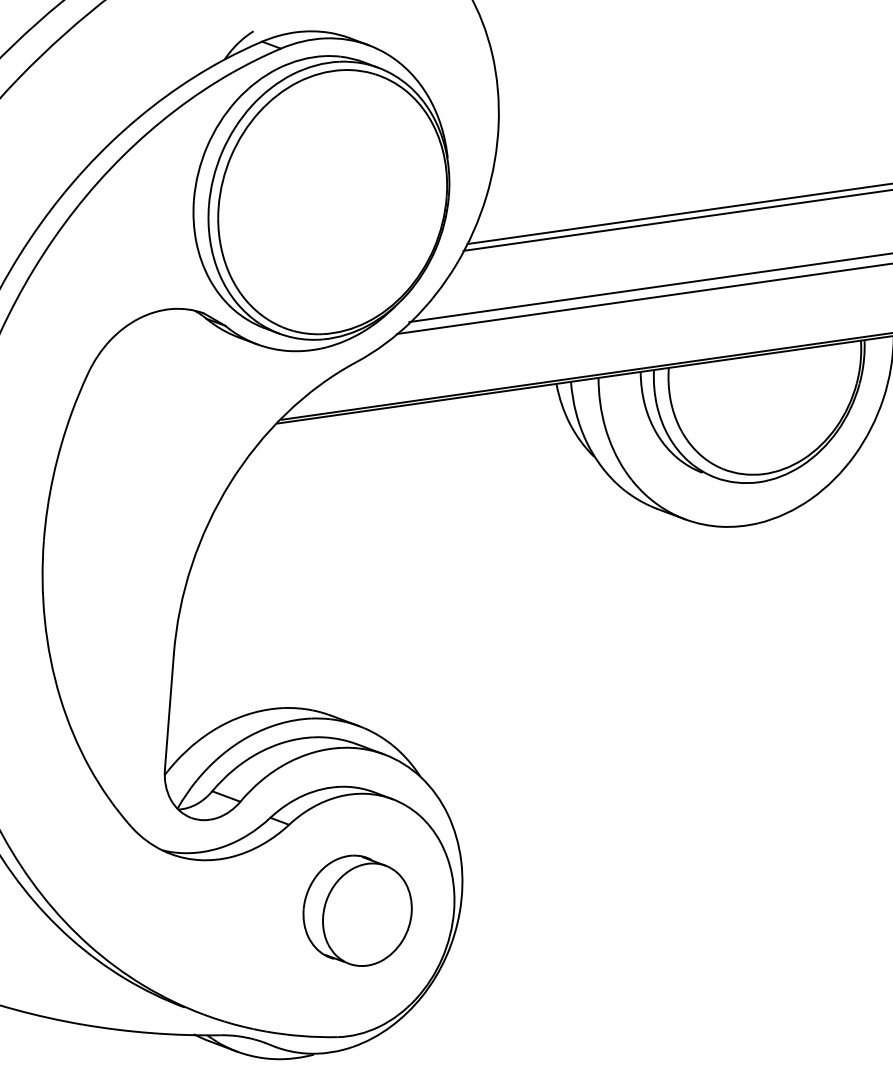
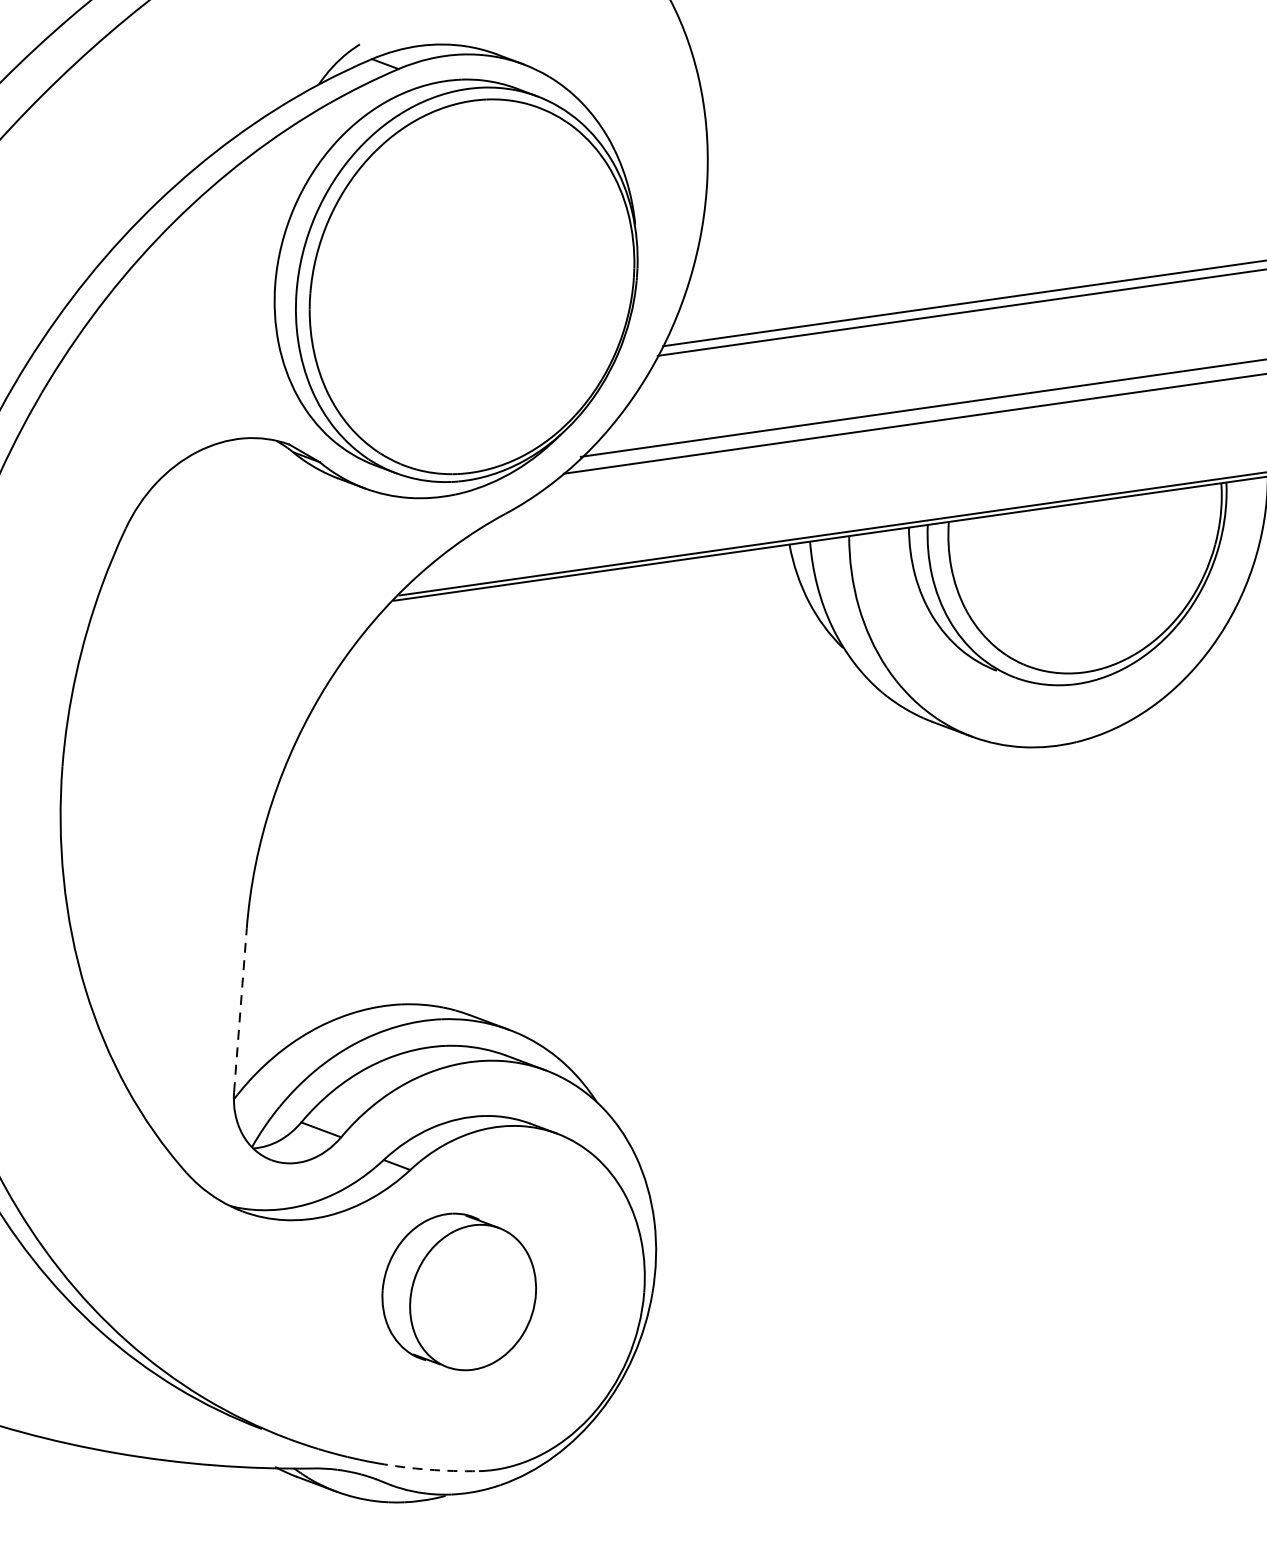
line: (169, 712) -> (240, 1010), solid -> dashed
part: (357, 910) -> (459, 1291), moved
arc: (301, 1036) -> (427, 1470), solid -> dashed

